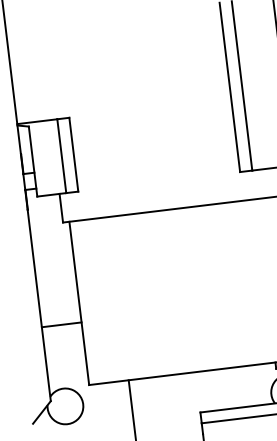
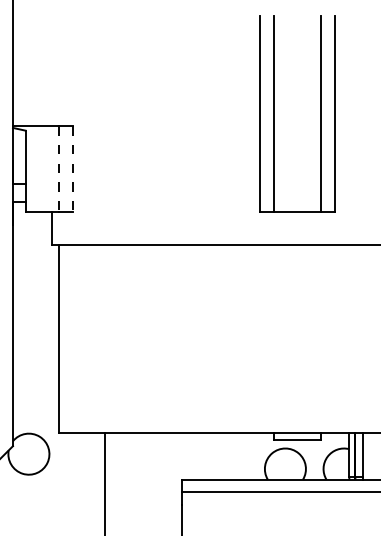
line: (74, 154) -> (73, 168), solid -> dashed
line: (61, 155) -> (59, 168), solid -> dashed
line: (61, 324) -> (35, 360), removed

